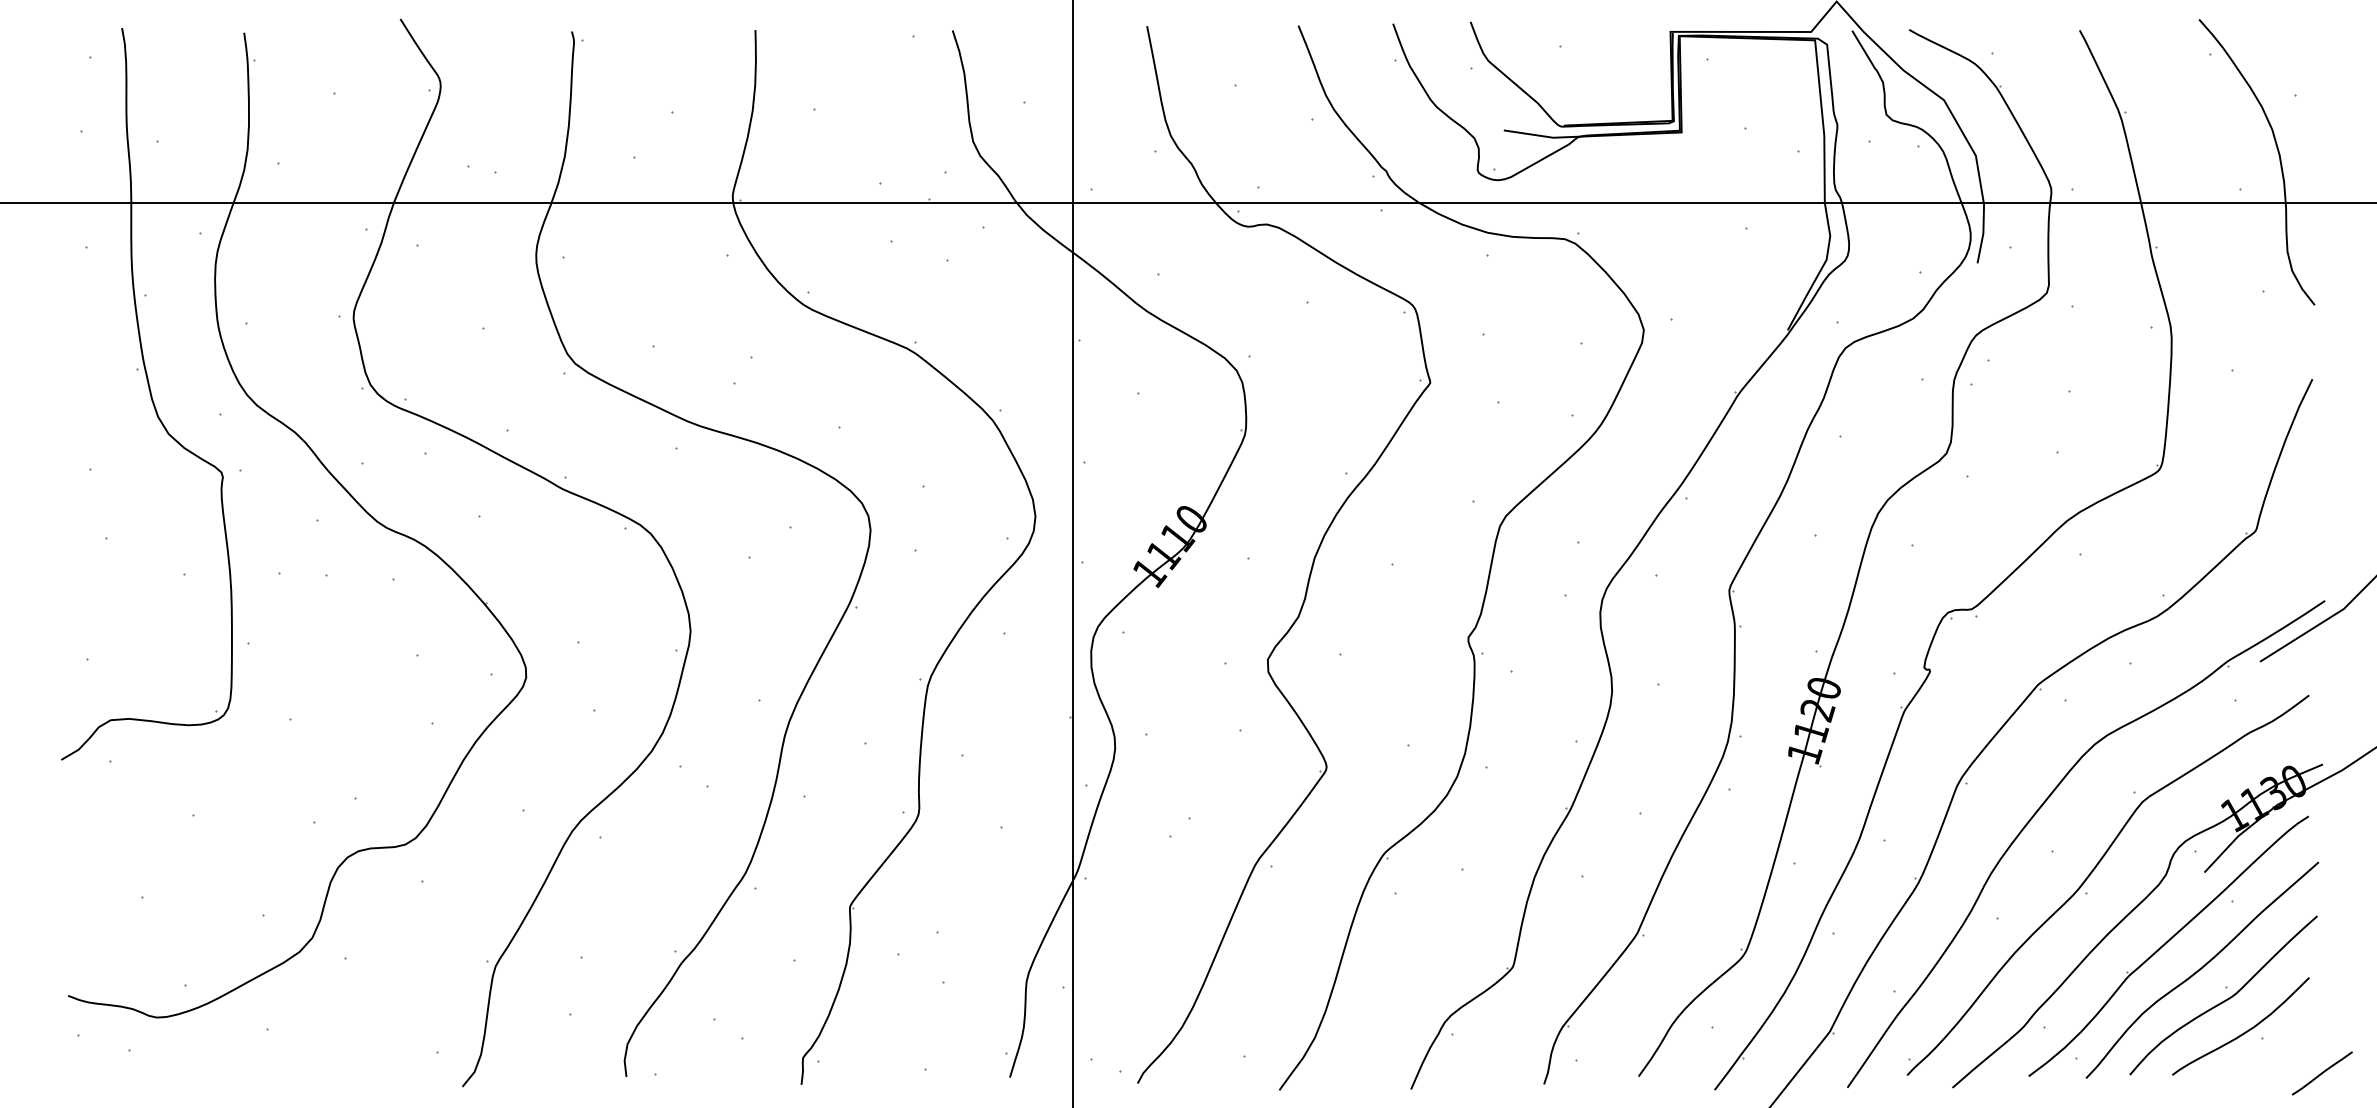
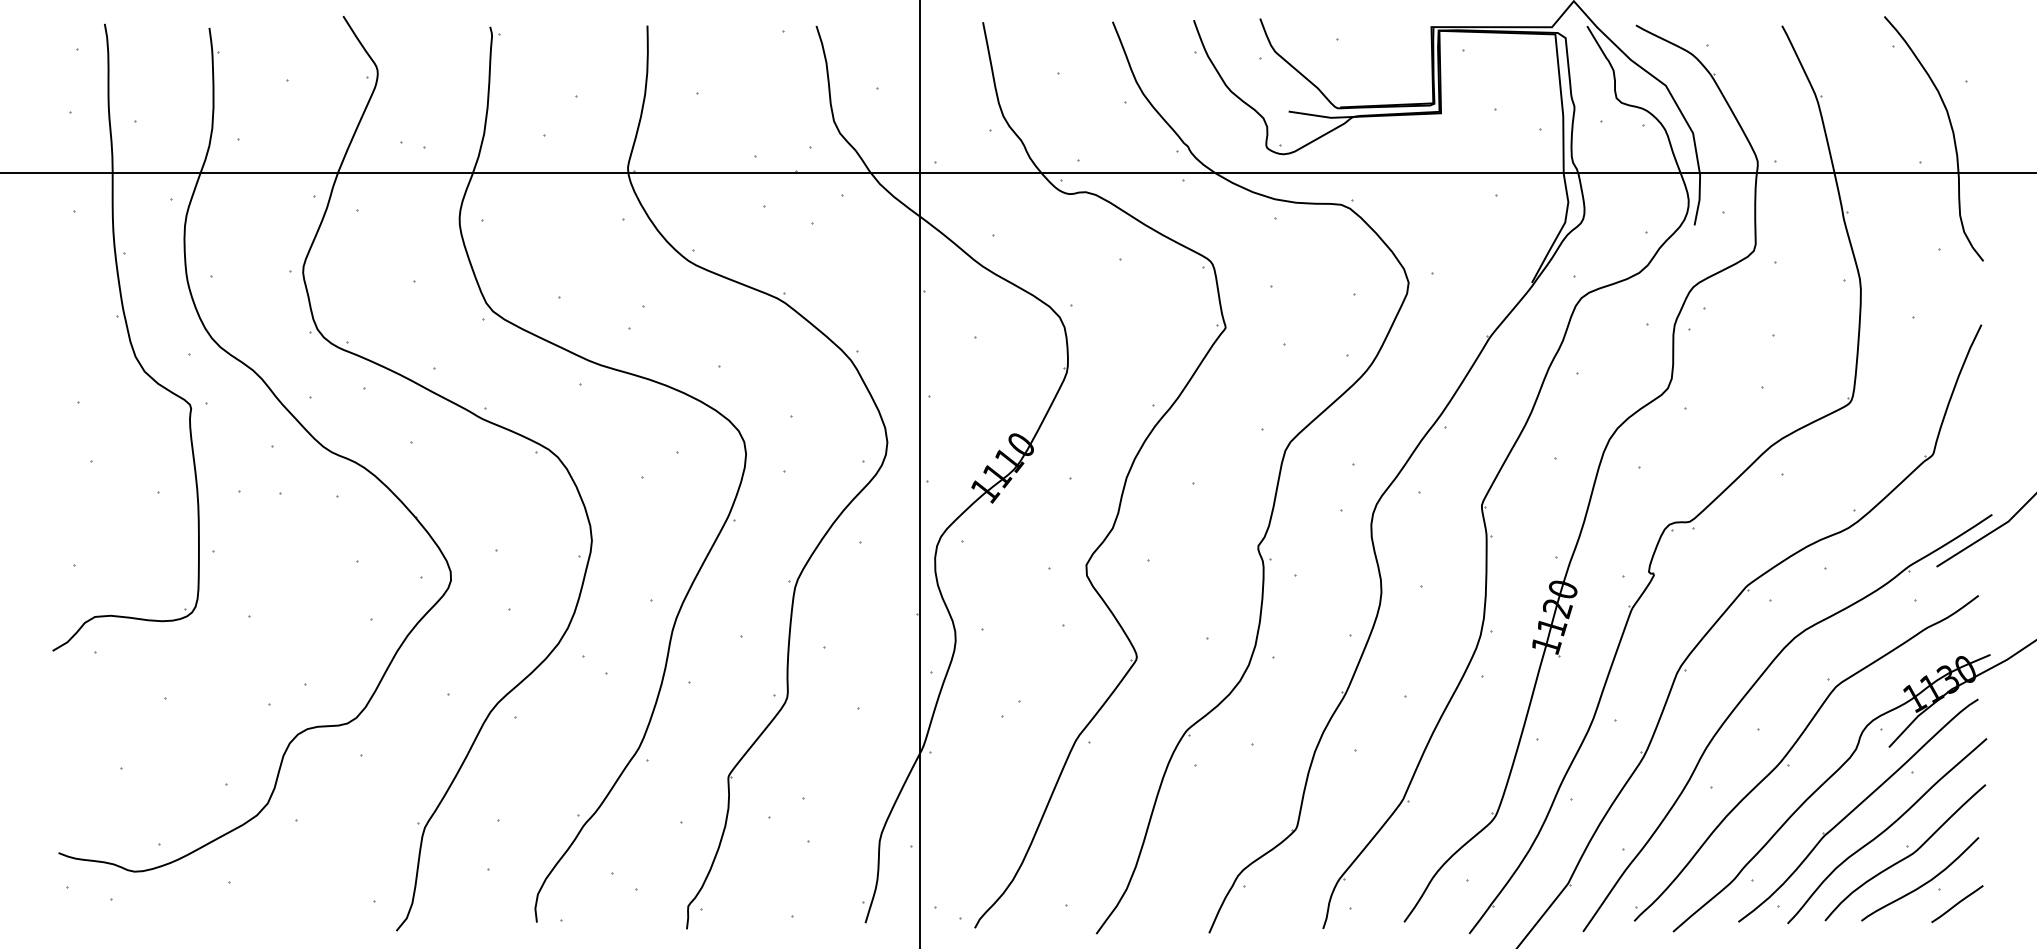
line: (2322, 1073) -> (1957, 904), moved

